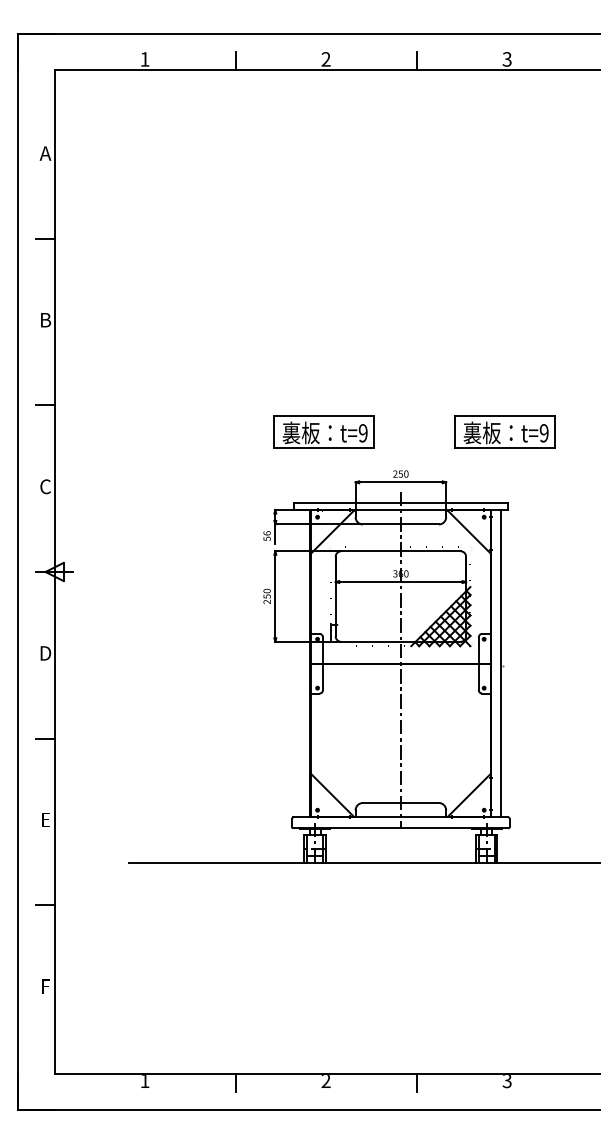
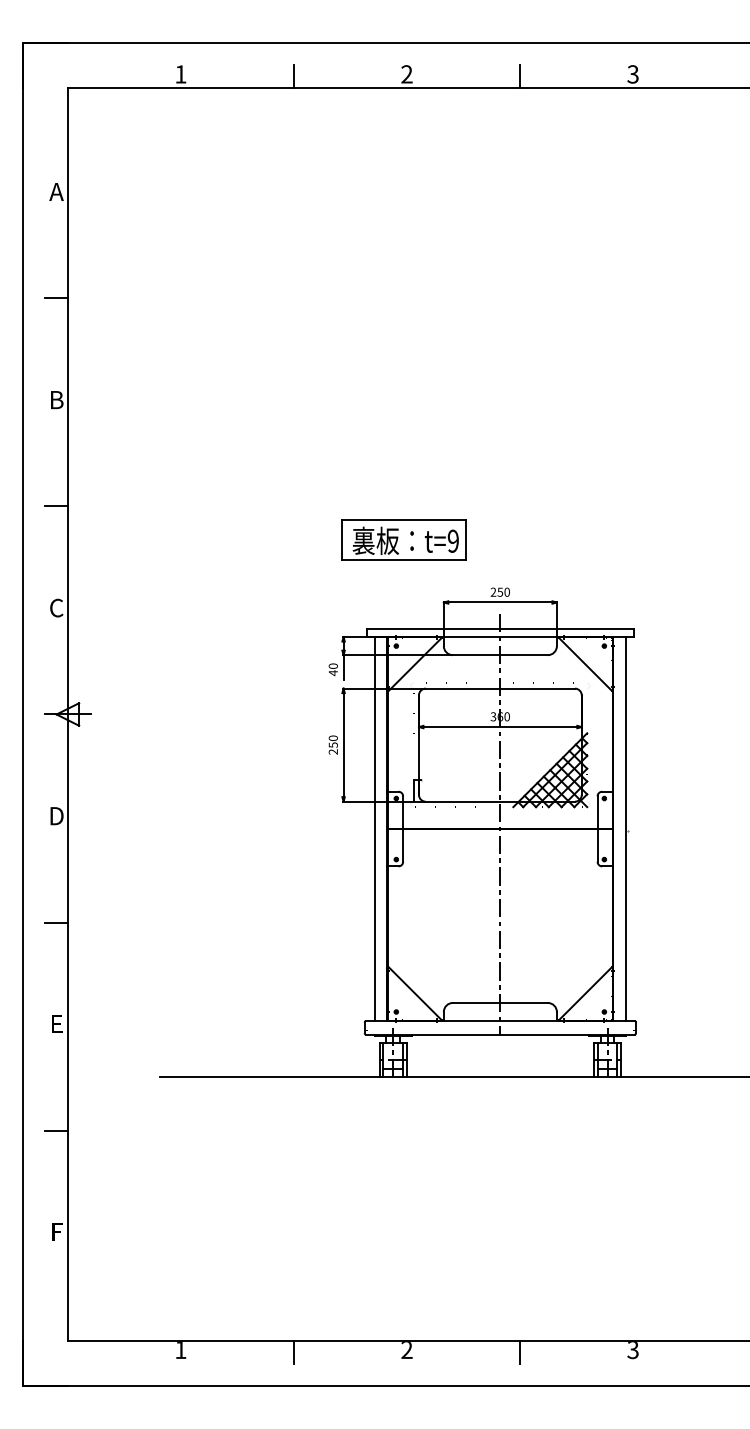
part: (504, 431) -> (629, 539), removed
text: (266, 535) -> (332, 669), 56 -> 40
line: (300, 664) -> (375, 829), added

